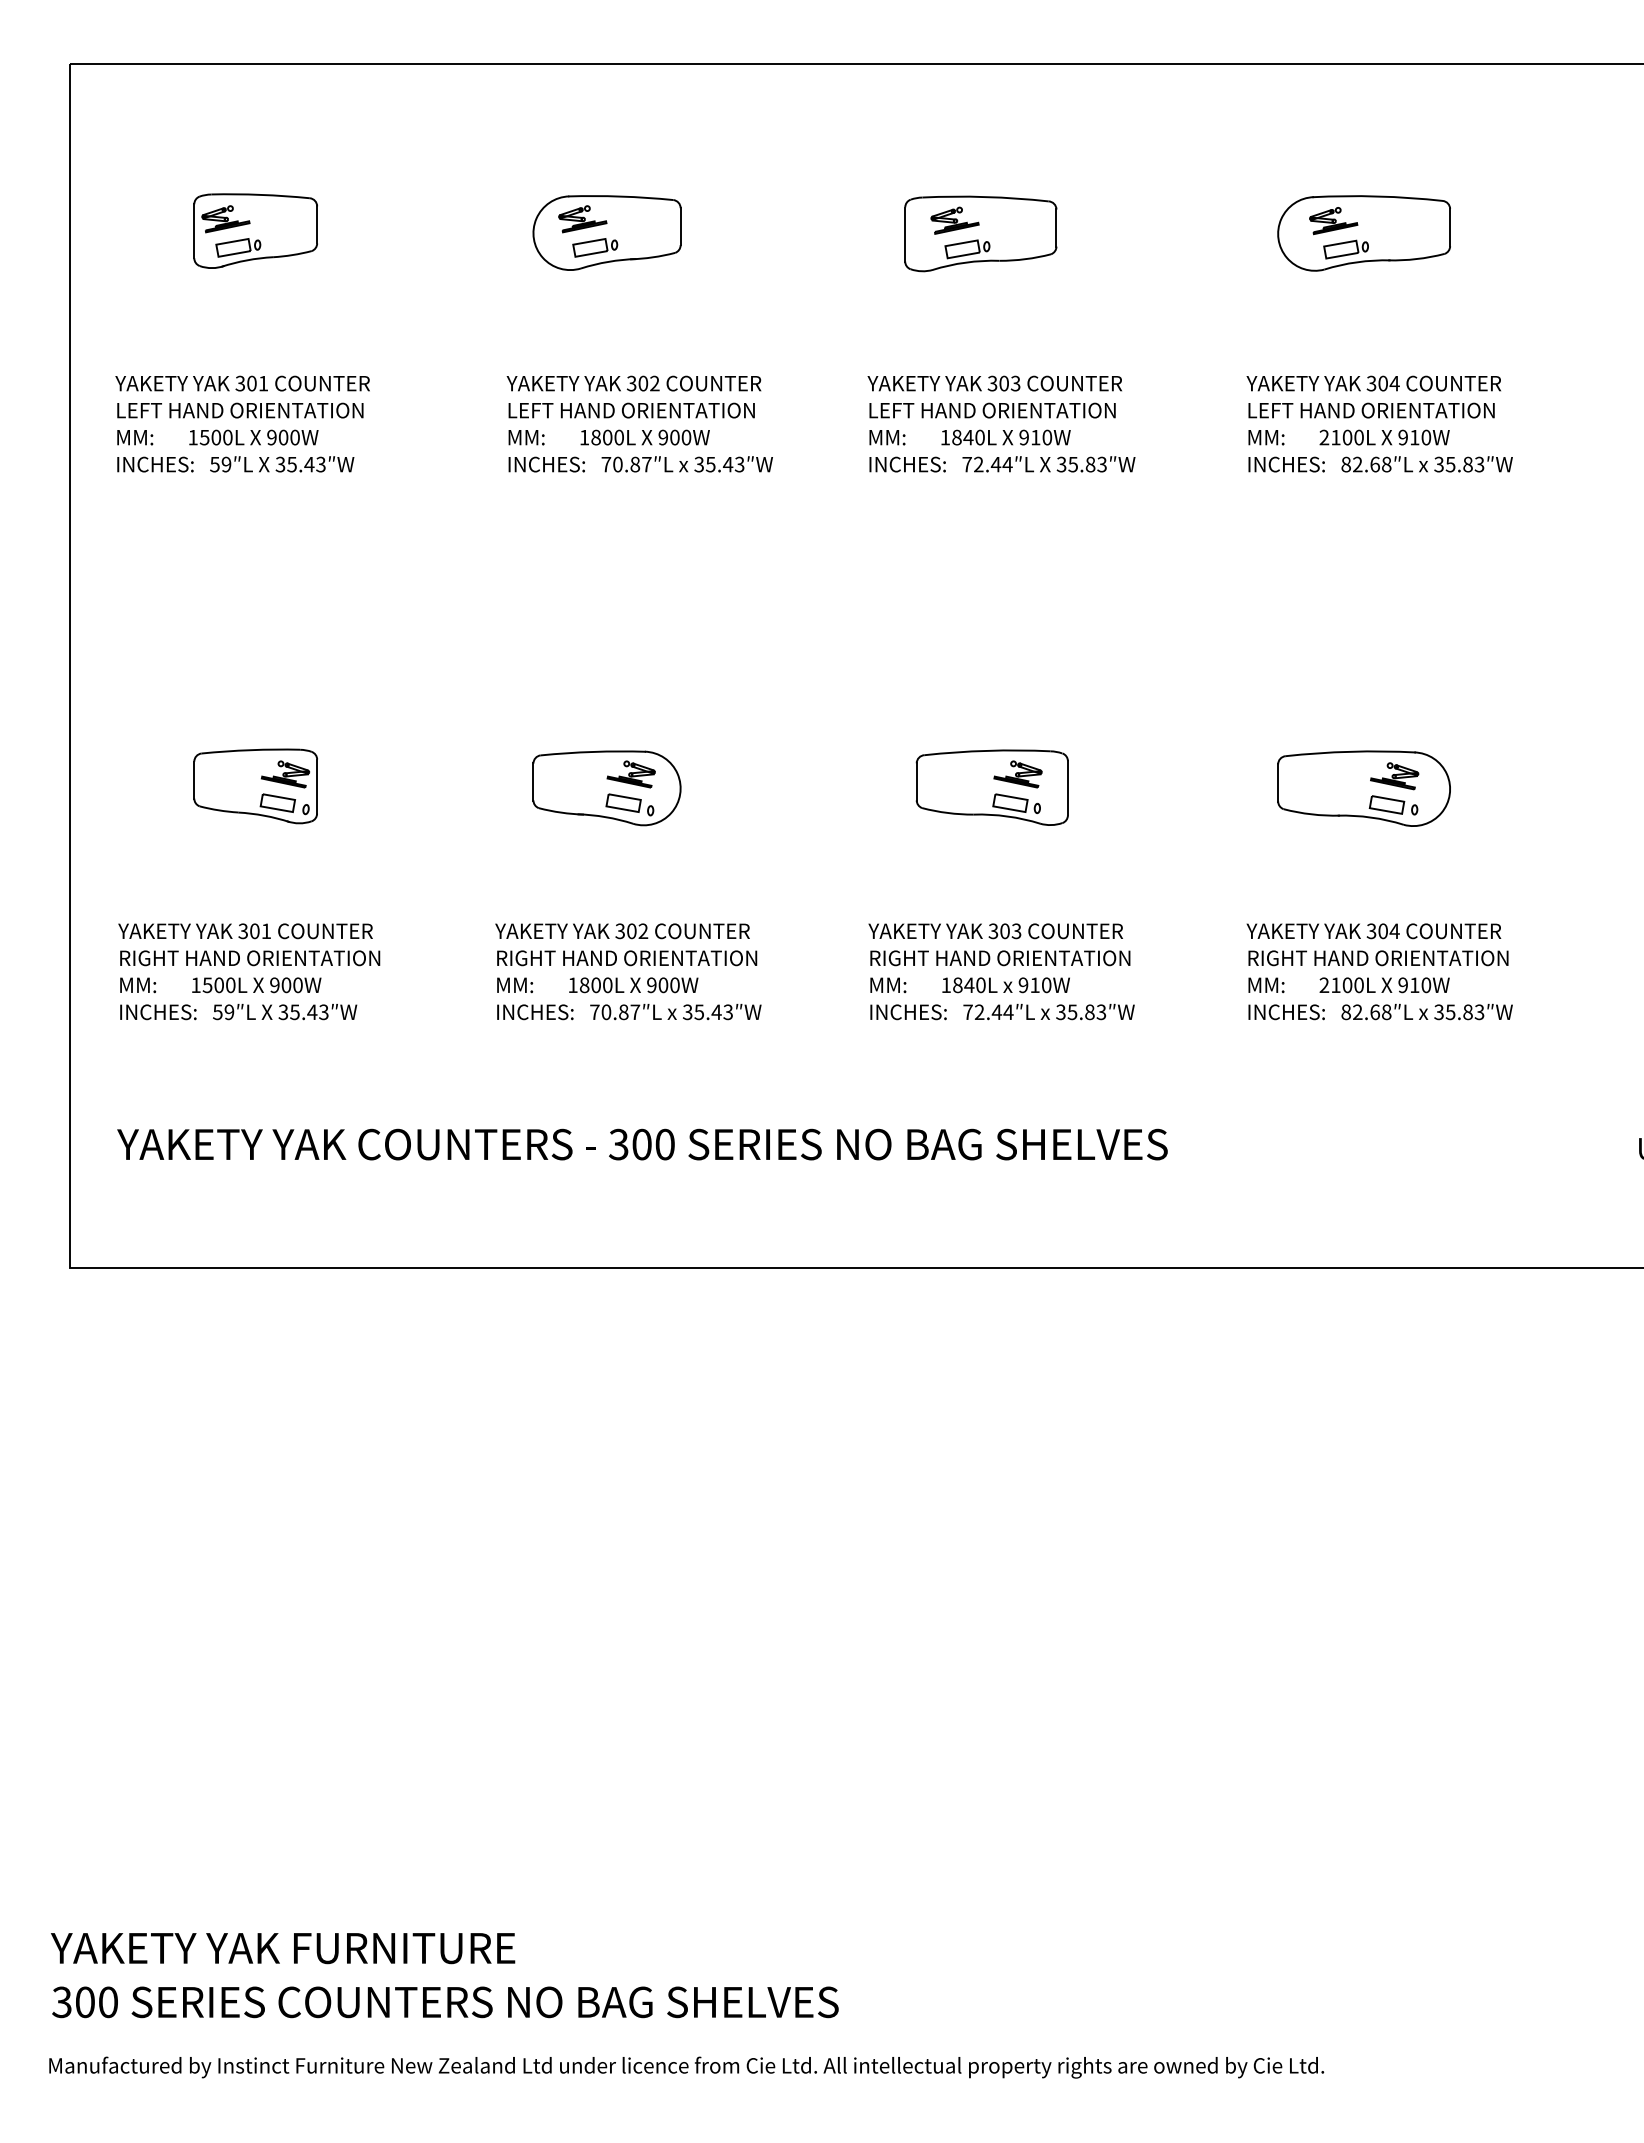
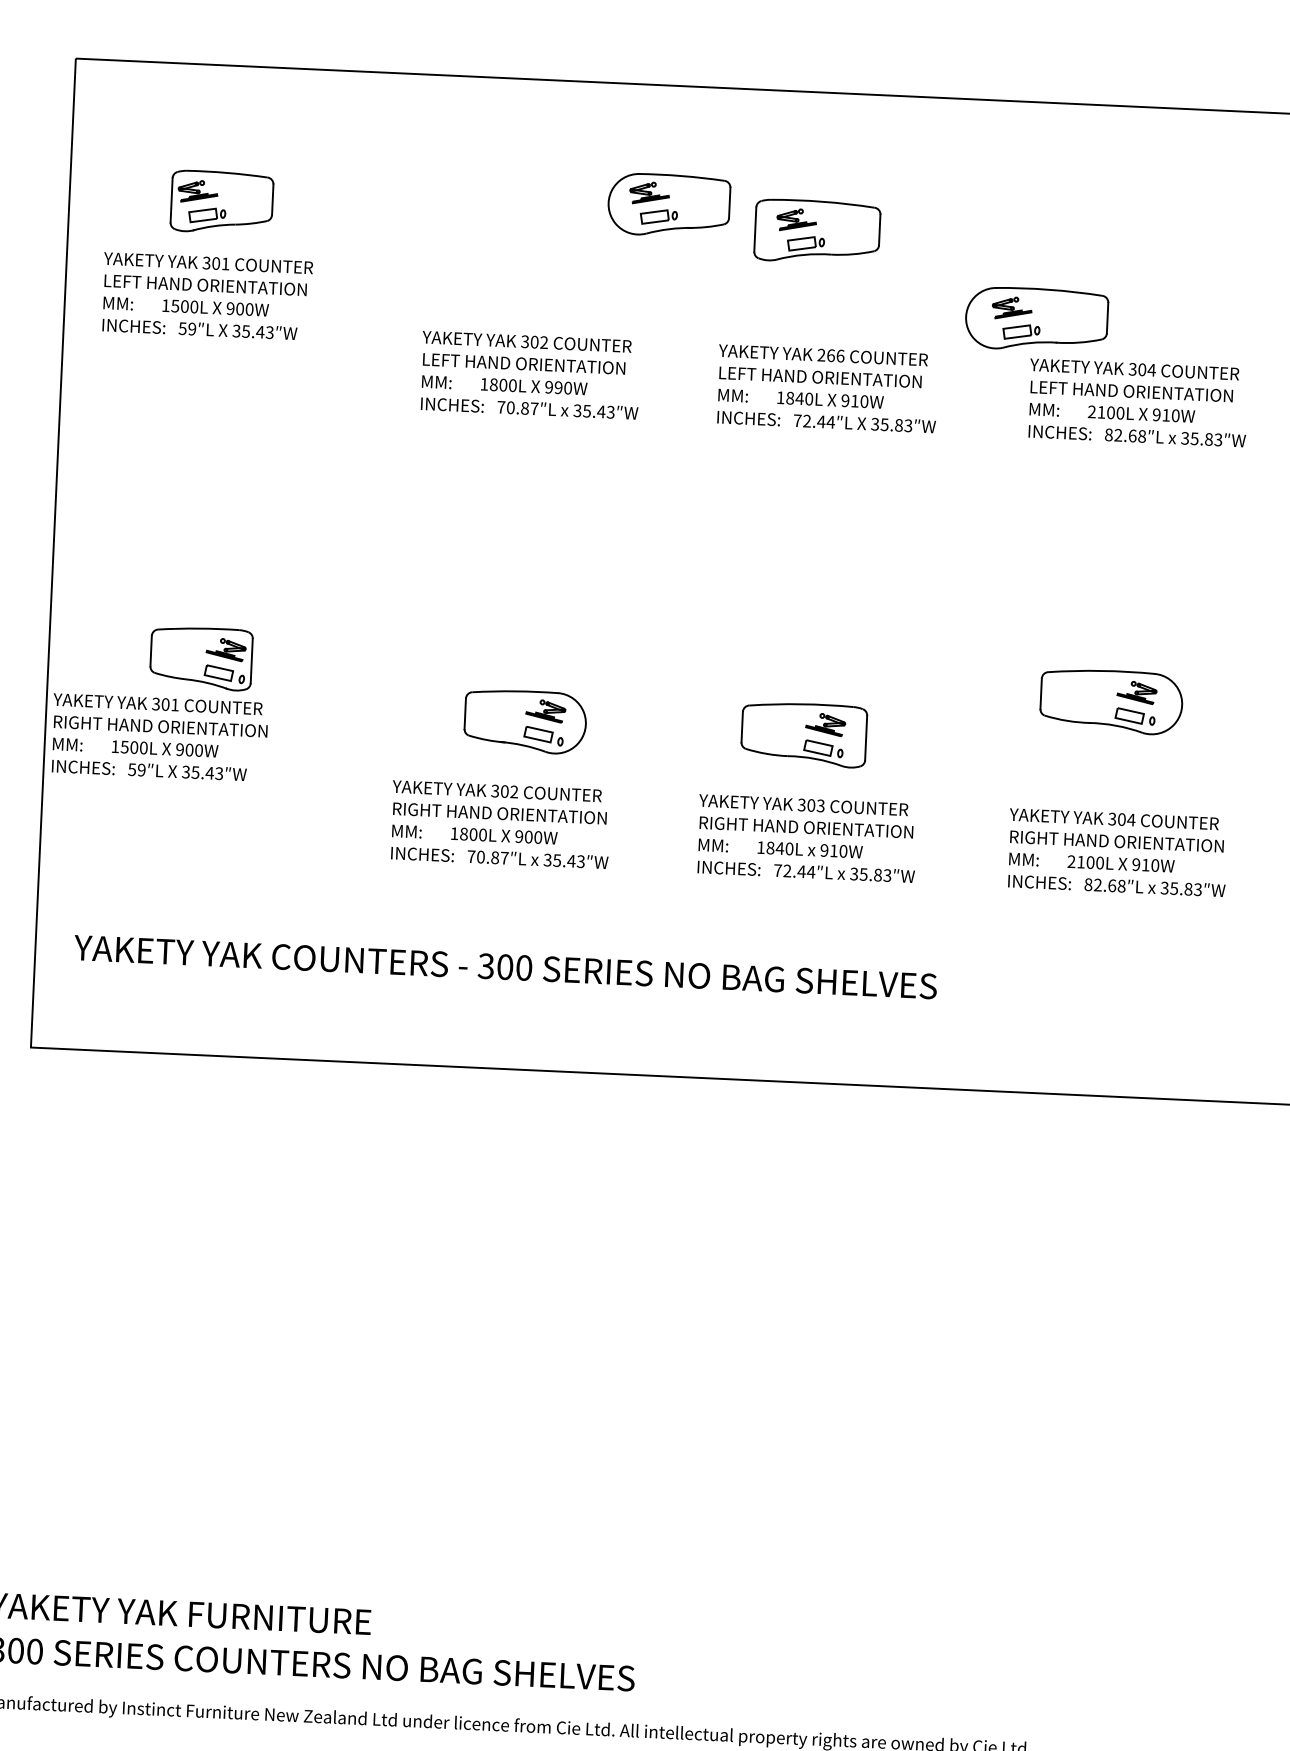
part: (606, 232) -> (668, 205), moved
part: (1363, 233) -> (1036, 319), moved
text: (1003, 383) -> (830, 355), 303 -> 266
text: (242, 423) -> (206, 295), moved
text: (674, 437) -> (558, 387), 900W -> 990W
part: (991, 787) -> (803, 734), moved
part: (606, 788) -> (525, 721), moved
text: (249, 971) -> (159, 737), moved

